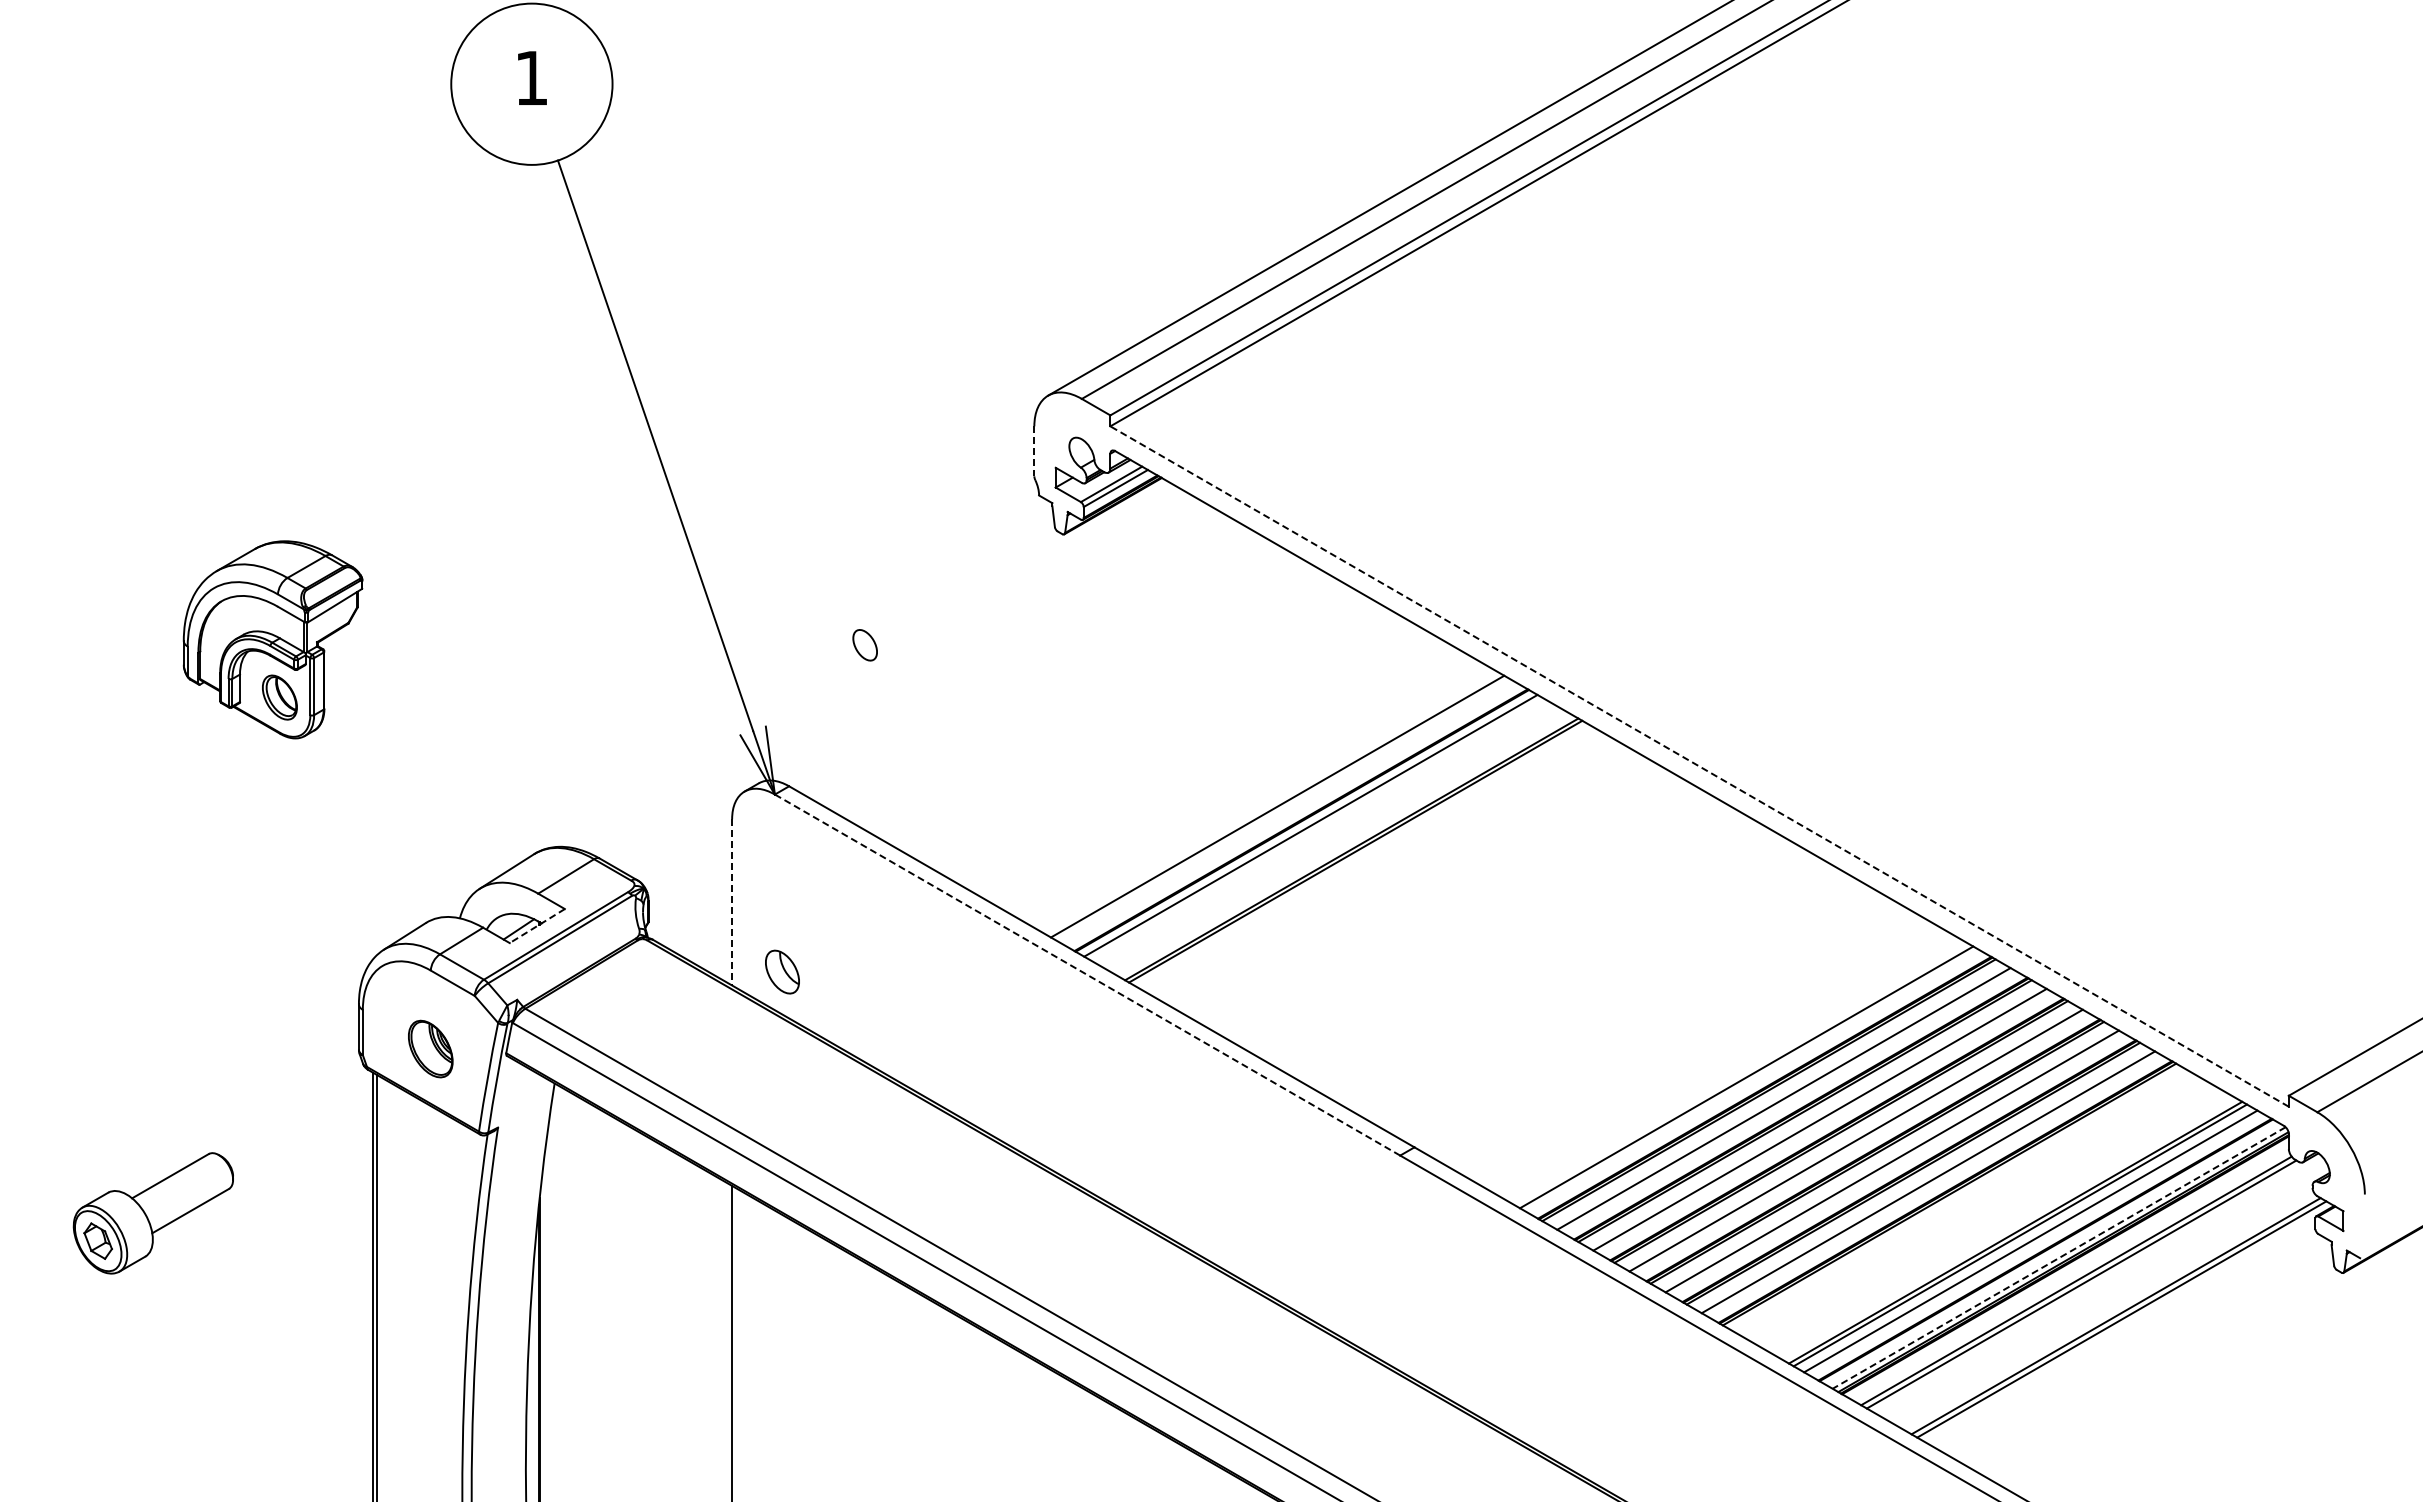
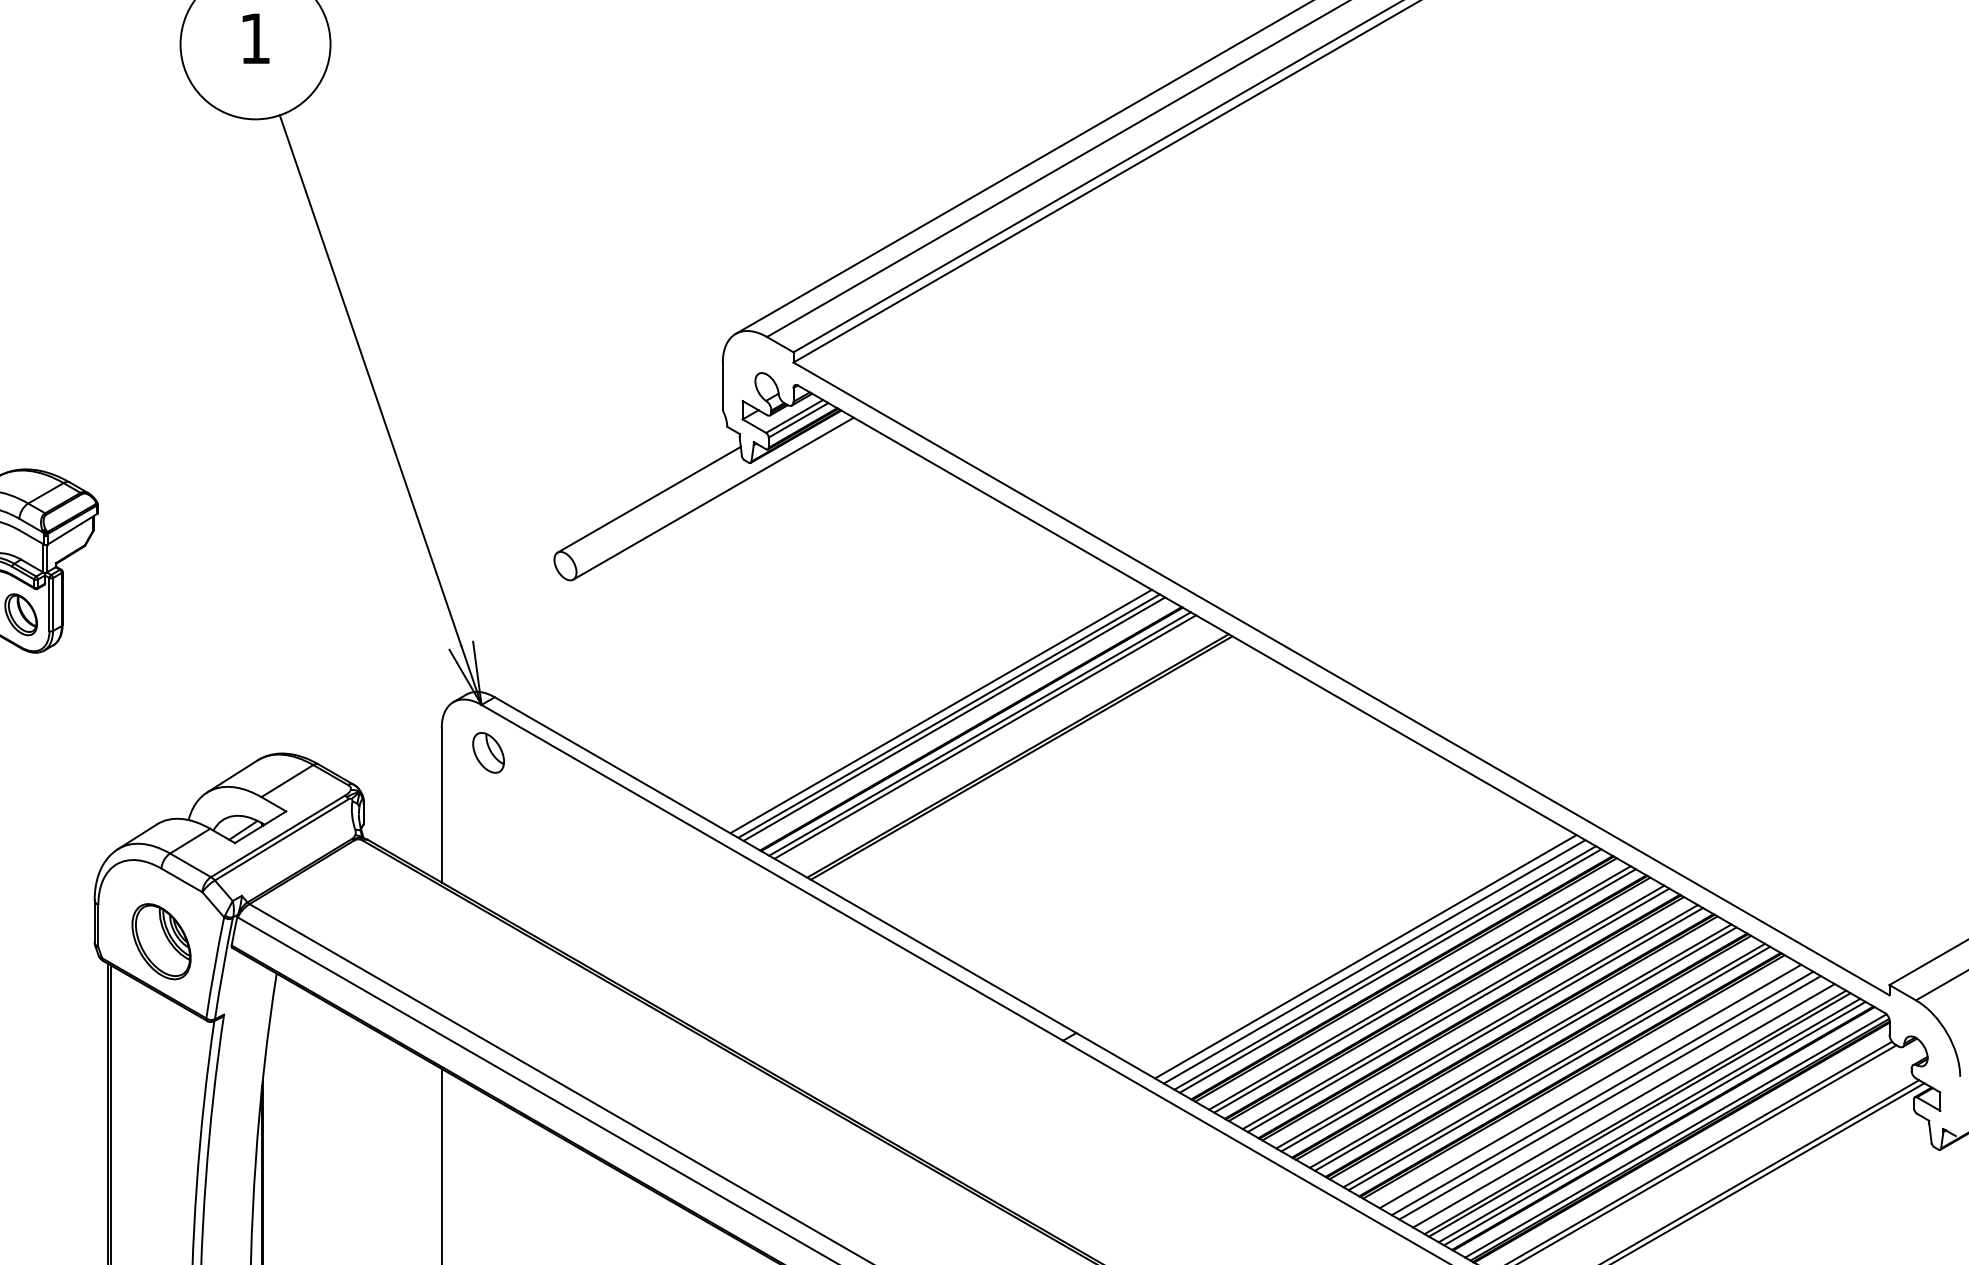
line: (1034, 451) -> (722, 385), dashed -> solid
line: (1024, 572) -> (713, 498), added
line: (954, 573) -> (648, 499), added
line: (1699, 766) -> (1341, 678), dashed -> solid
line: (1268, 801) -> (940, 711), added
line: (1283, 809) -> (954, 718), added
line: (1316, 828) -> (985, 736), added
line: (732, 902) -> (442, 805), dashed -> solid
line: (536, 926) -> (259, 827), dashed -> solid
part: (782, 971) -> (488, 752), moved
line: (1087, 974) -> (772, 872), dashed -> solid
part: (430, 1048) -> (161, 941), size x1.43
line: (1725, 1065) -> (1365, 956), added
line: (1734, 1070) -> (1373, 961), added
line: (1752, 1080) -> (1390, 970), added
line: (1789, 1101) -> (1425, 990), added
line: (1825, 1122) -> (1458, 1009), added
line: (1861, 1143) -> (1492, 1029), added
line: (1897, 1164) -> (1525, 1048), added
line: (1933, 1185) -> (1559, 1068), added
line: (1967, 1204) -> (1590, 1086), added
line: (1980, 1212) -> (1602, 1093), added
line: (1988, 1216) -> (1610, 1097), added
line: (2003, 1225) -> (1624, 1105), added
line: (2036, 1244) -> (1654, 1123), added
line: (2059, 1258) -> (1676, 1136), dashed -> solid

